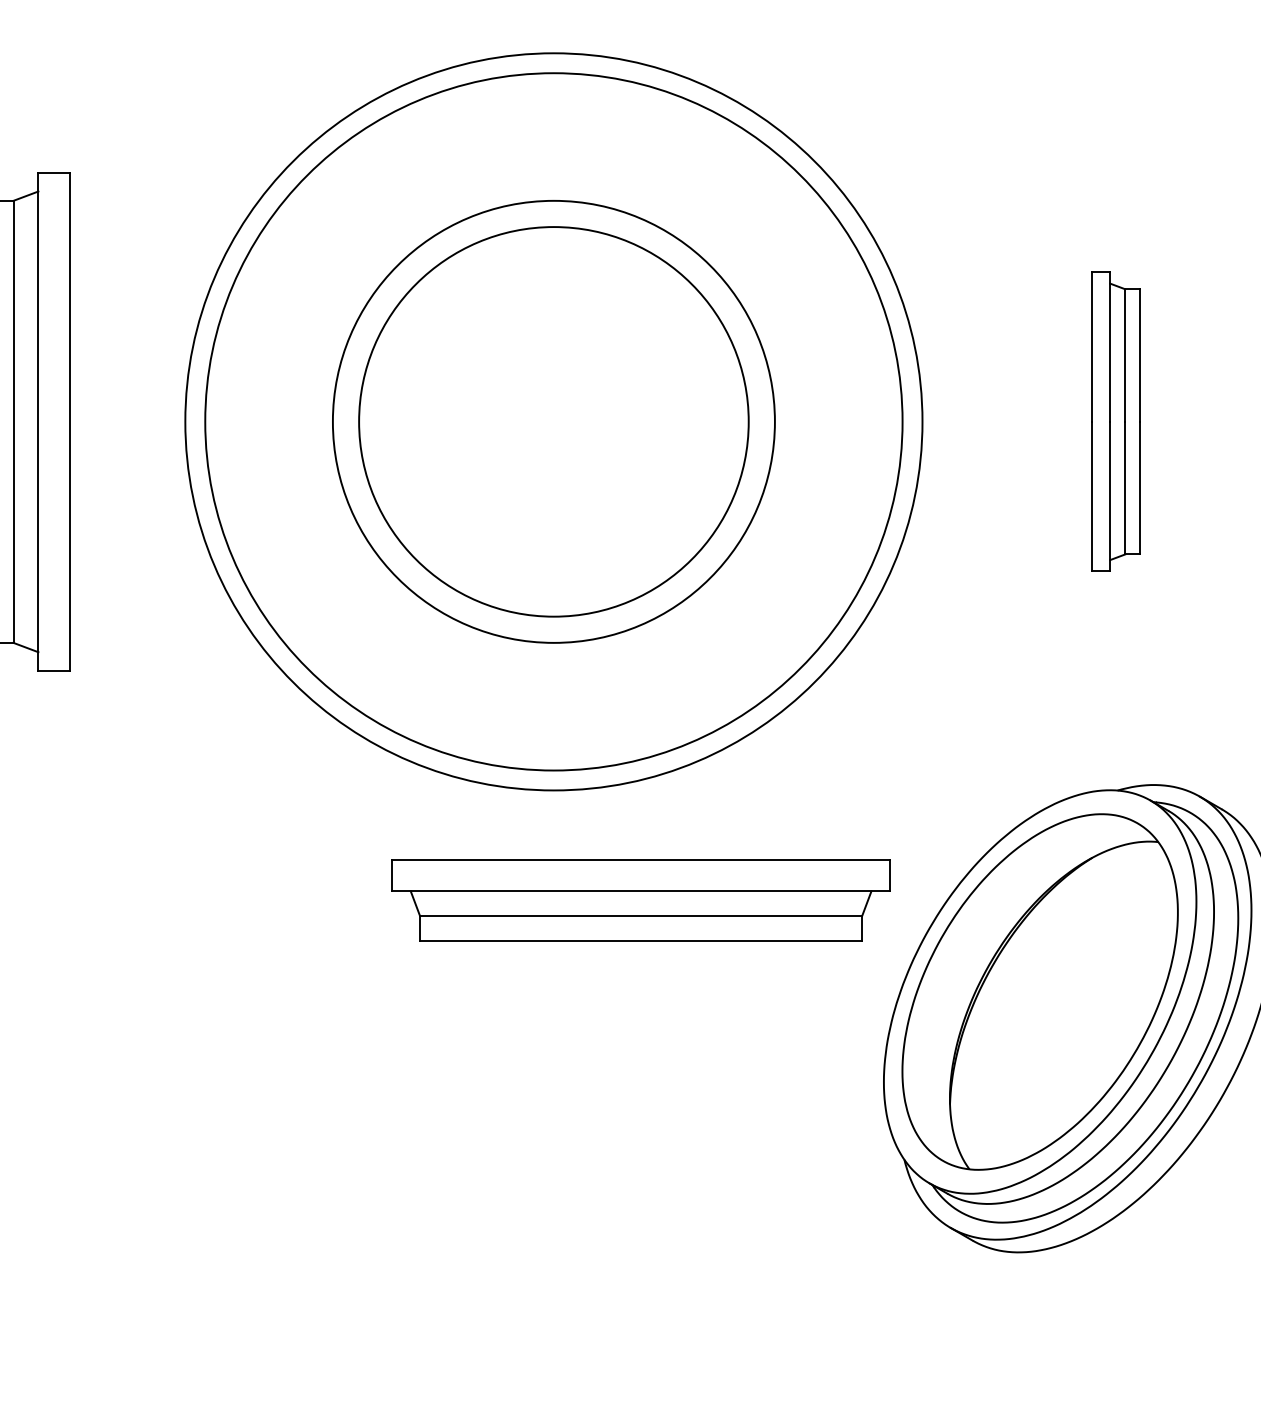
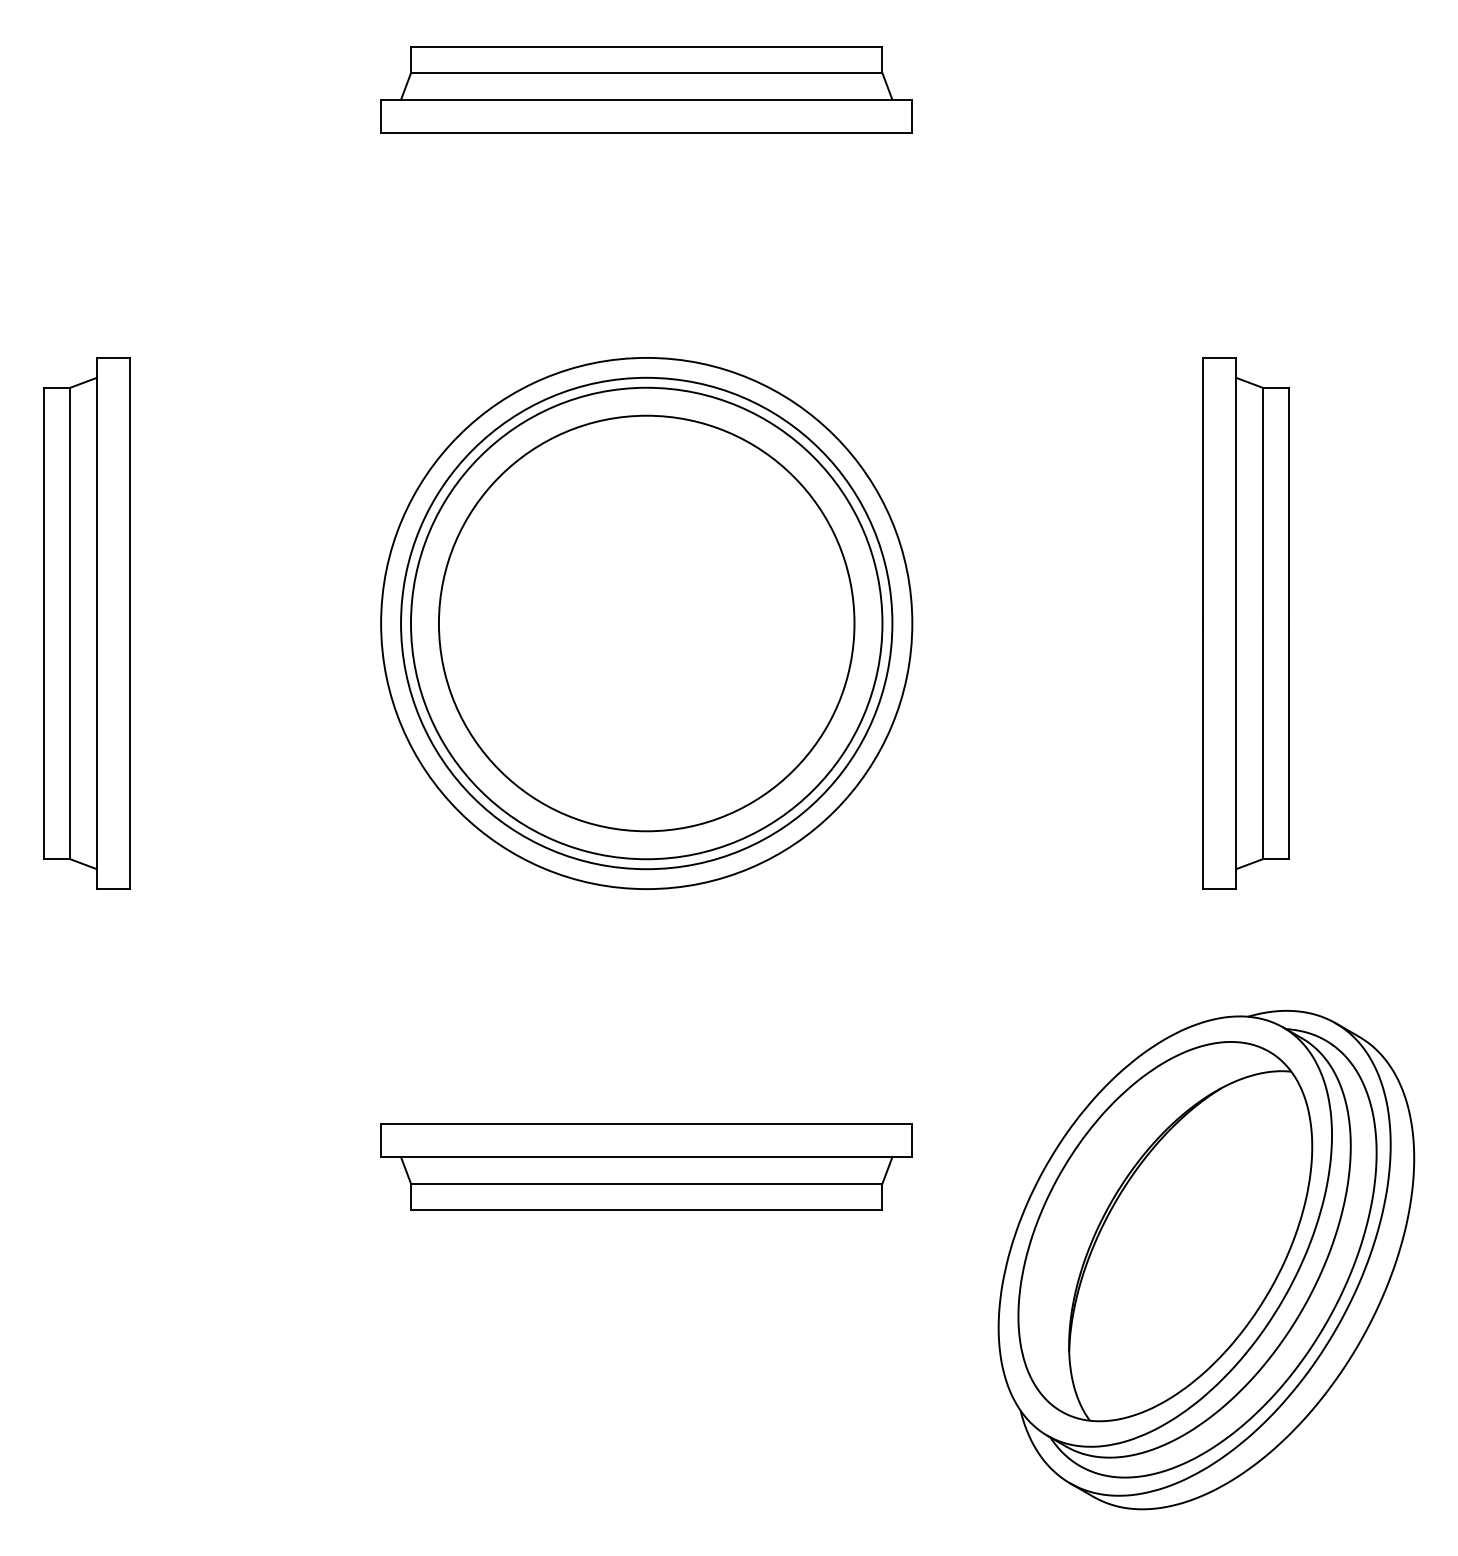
circle: (553, 421) -> (646, 623), size x0.62
circle: (553, 421) -> (646, 623), size x0.71
part: (1115, 421) -> (1245, 623), size x1.67
part: (640, 900) -> (646, 1166), moved

